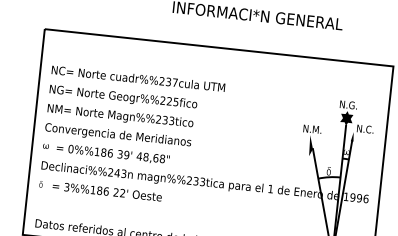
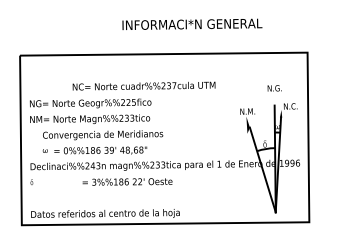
text: (137, 77) -> (143, 85), moved
fill: (346, 118) -> (274, 99), removed
text: (116, 144) -> (102, 142), moved
text: (107, 191) -> (127, 181), moved

